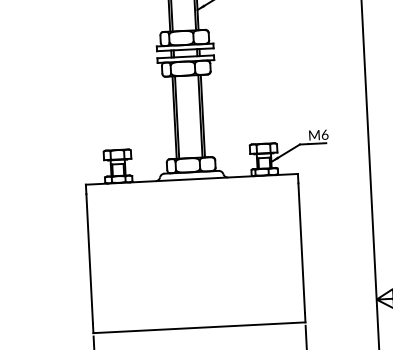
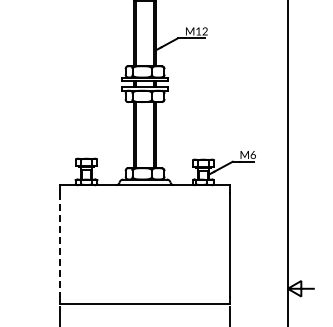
line: (90, 258) -> (60, 244), solid -> dashed

